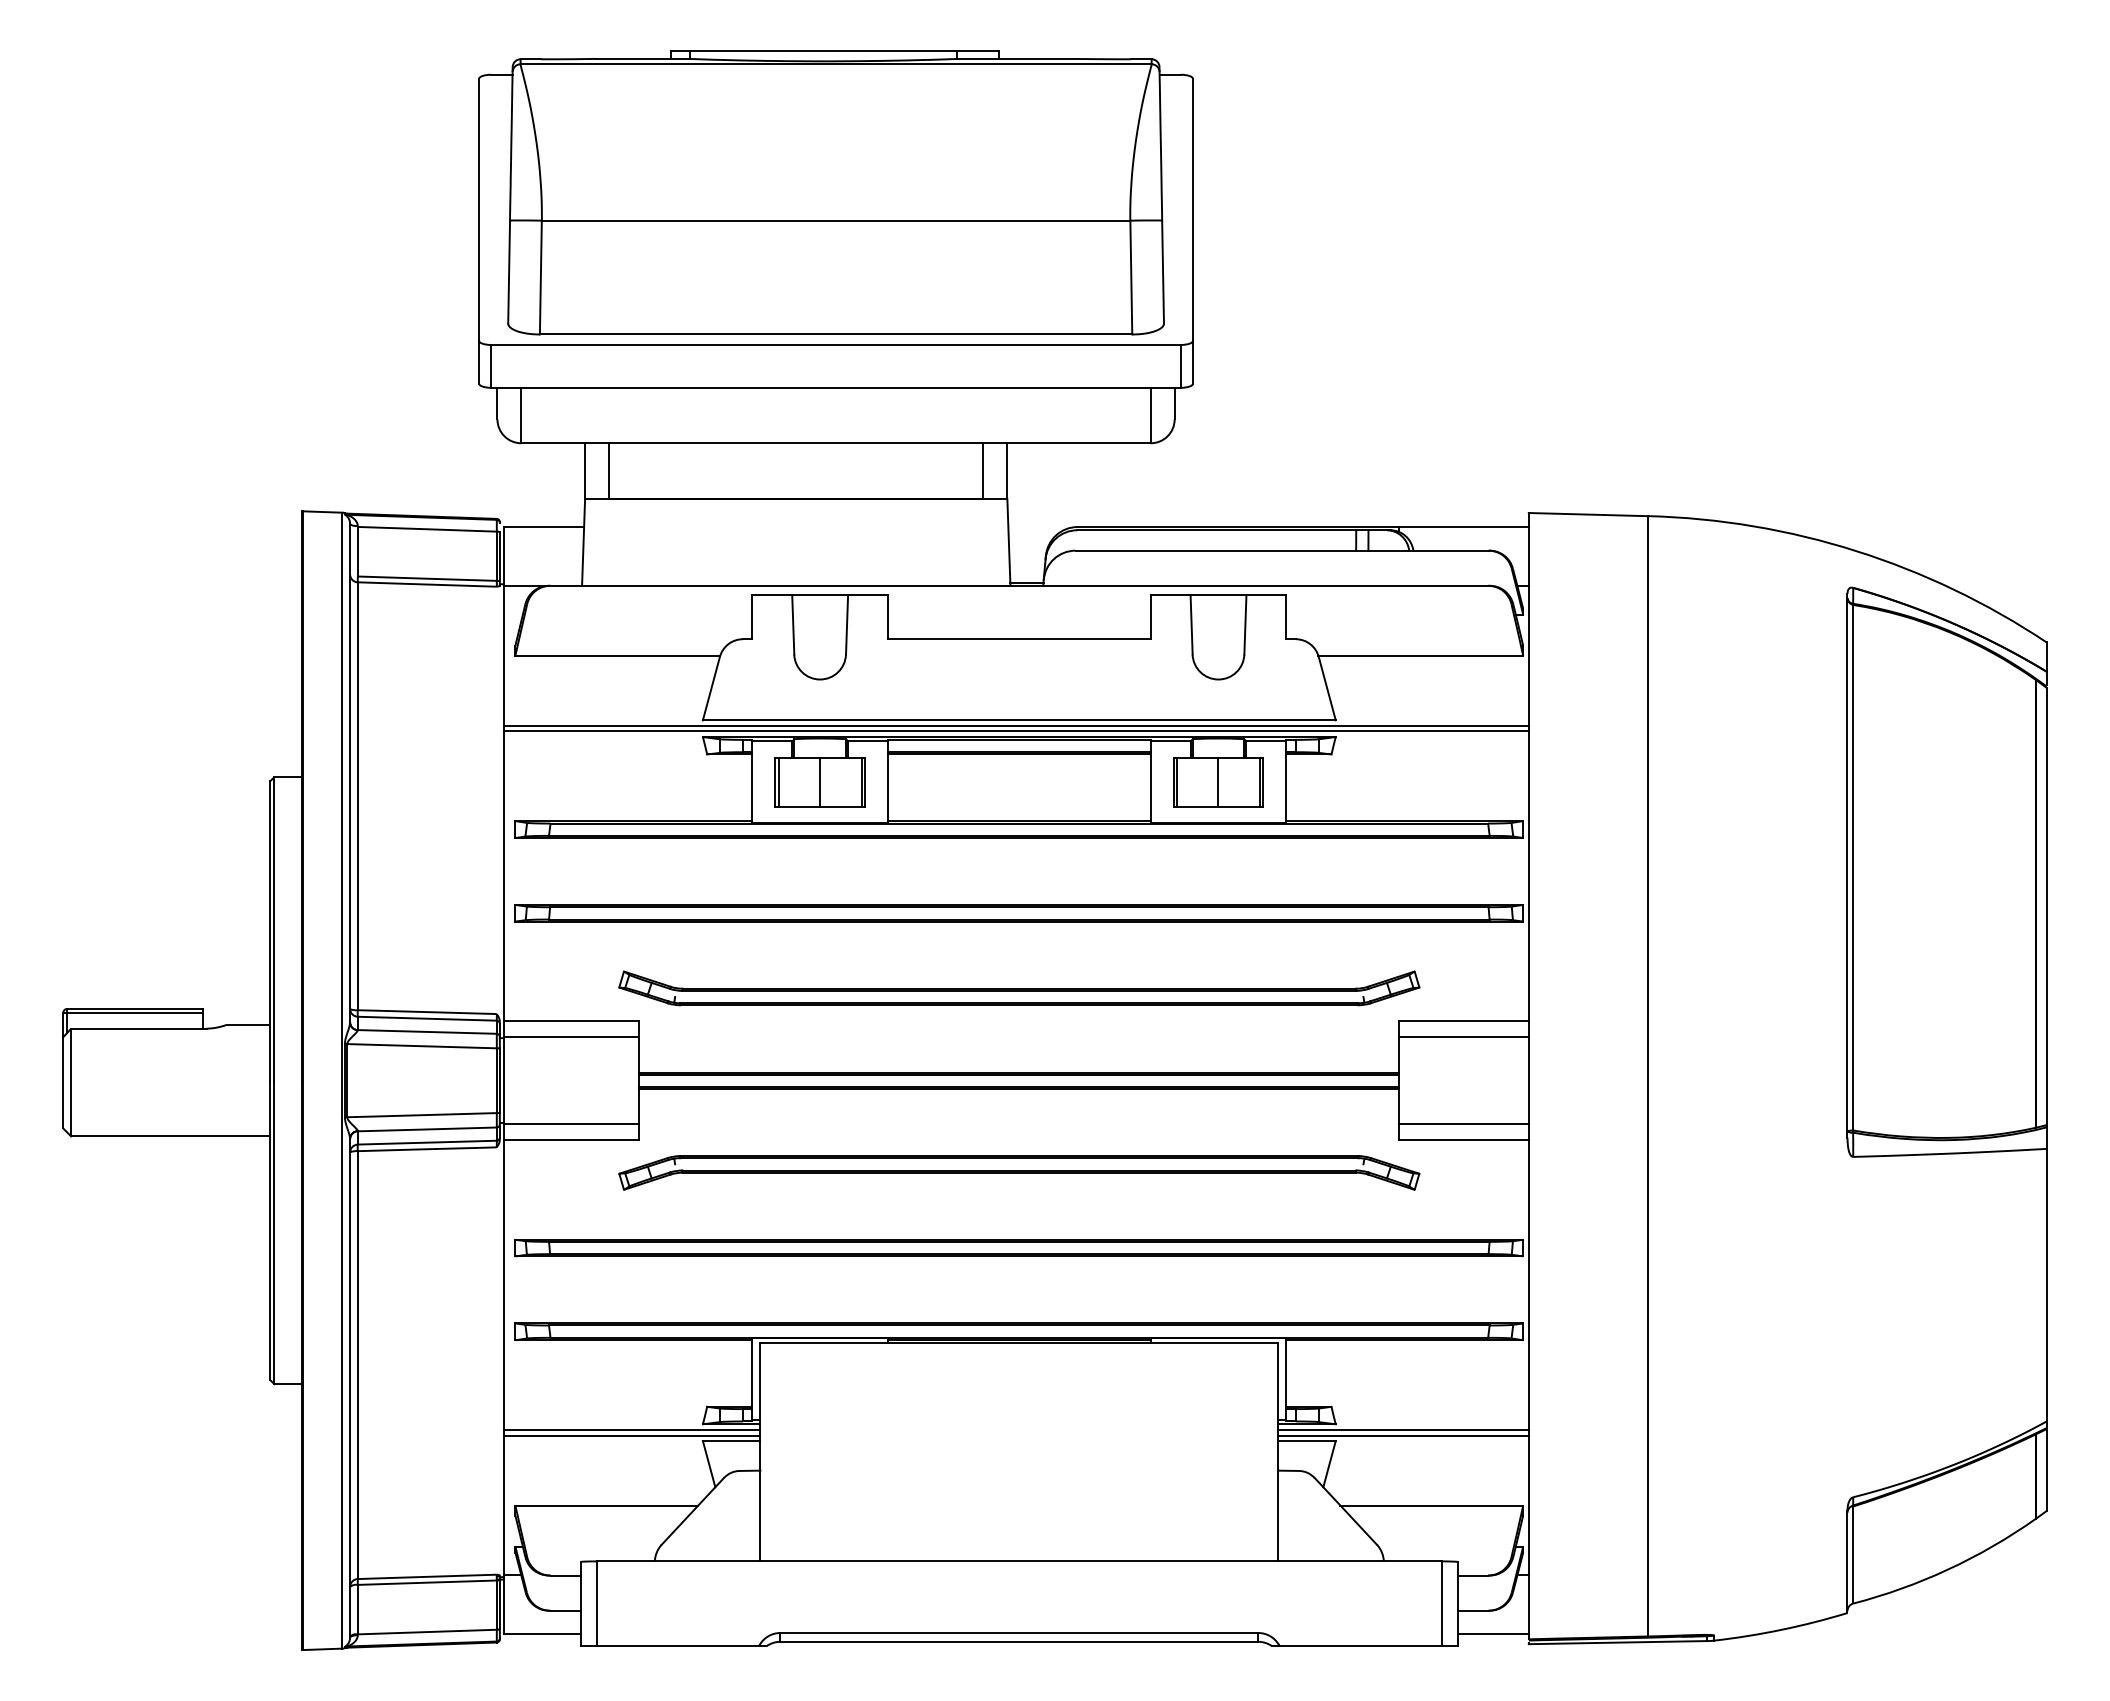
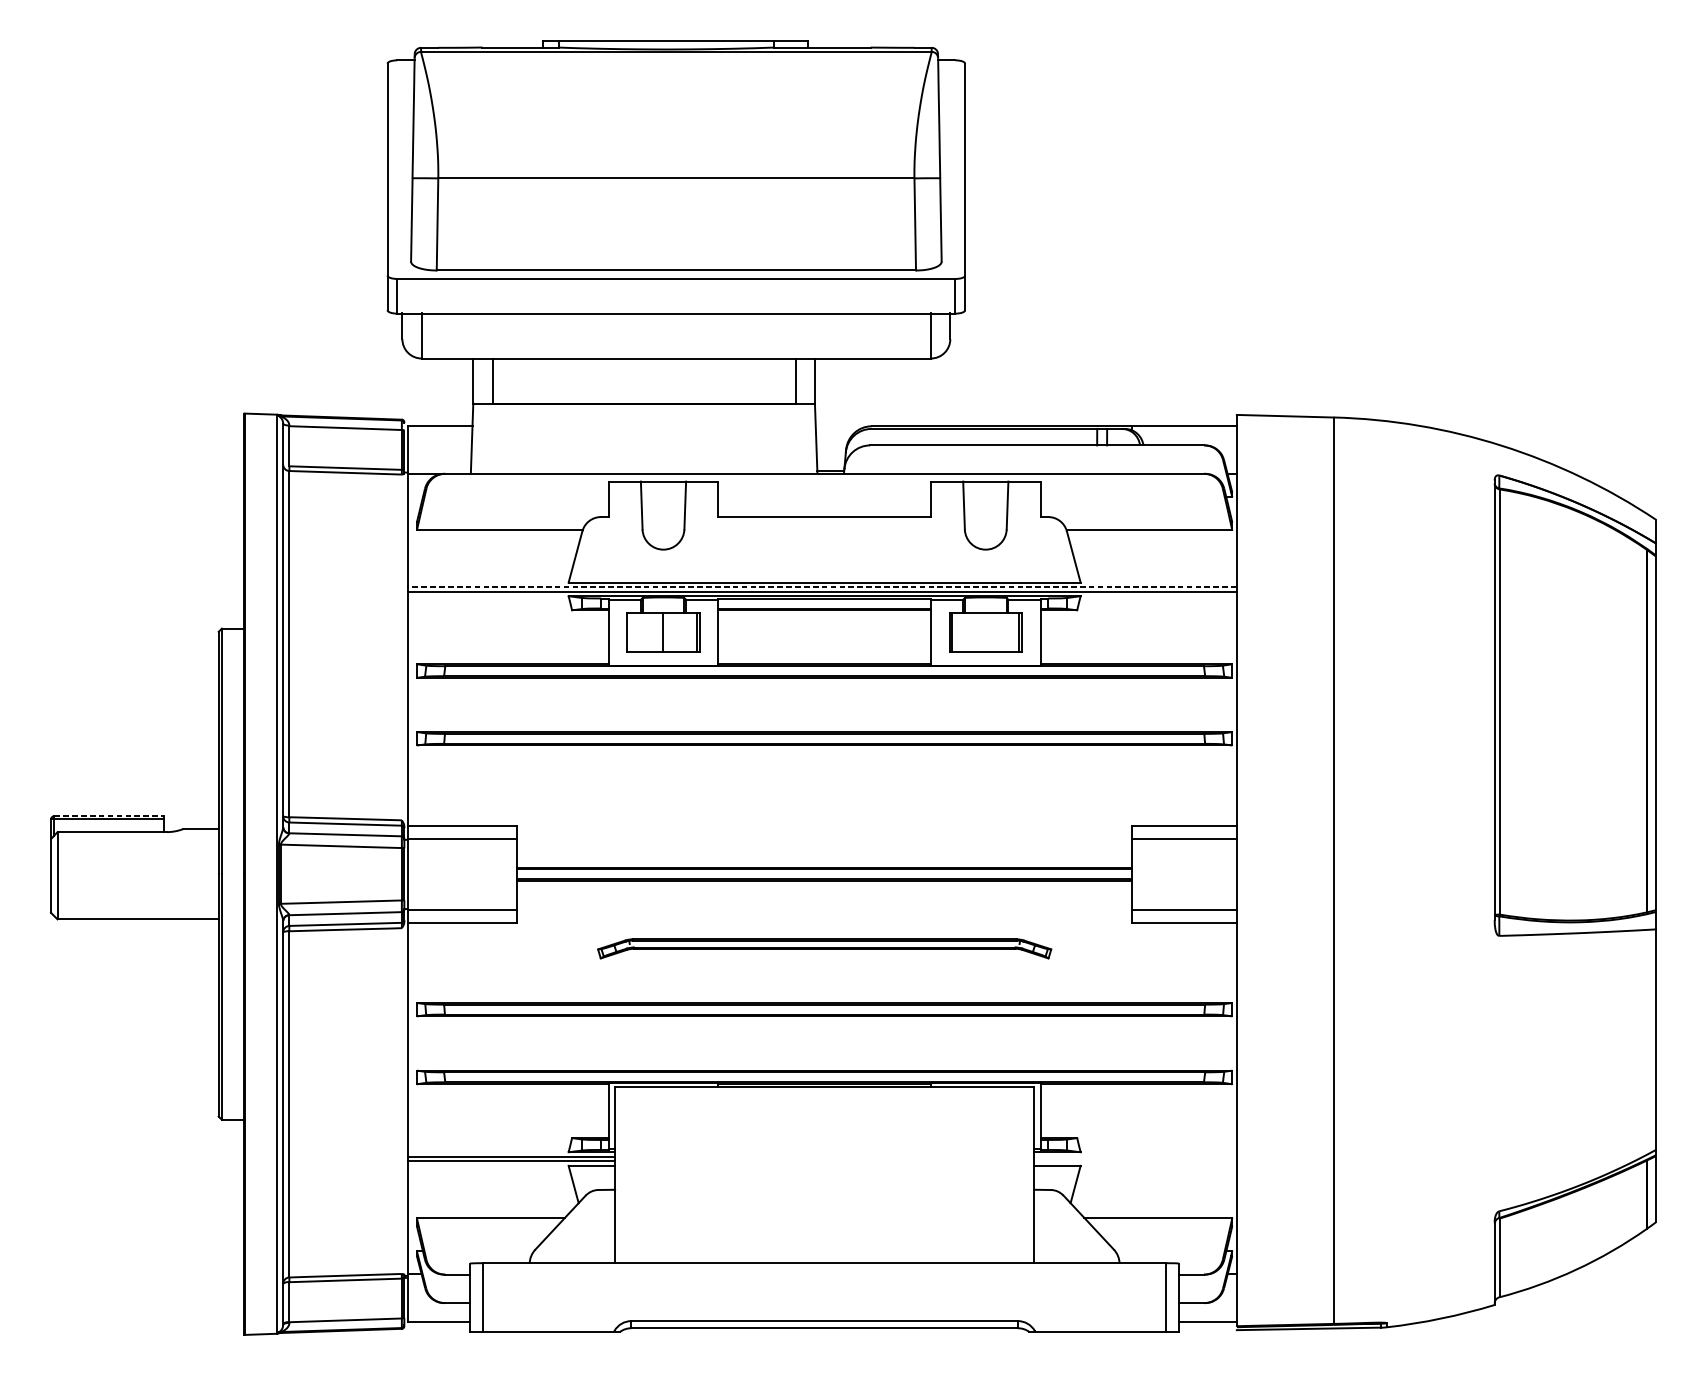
line: (1015, 725) -> (821, 586), solid -> dashed
line: (778, 782) -> (629, 632), removed
line: (1218, 782) -> (985, 632), removed
part: (1019, 988) -> (824, 799), removed
line: (134, 1008) -> (108, 815), solid -> dashed
part: (1019, 1172) -> (824, 948), size x0.7
line: (1403, 1429) -> (1135, 1156), removed
line: (1403, 1435) -> (1135, 1161), removed

